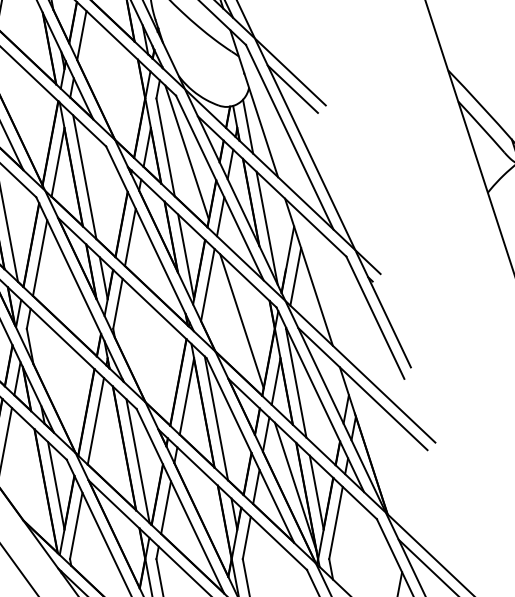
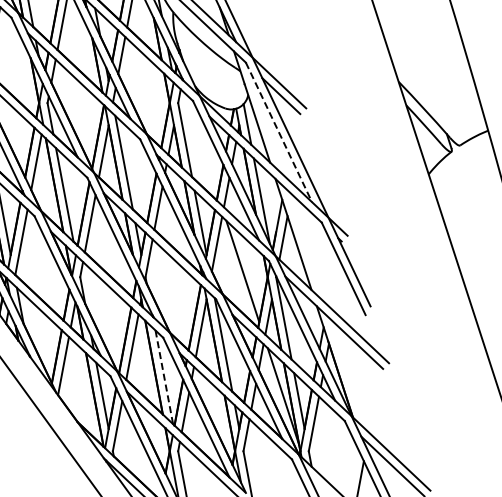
line: (290, 137) -> (279, 132), solid -> dashed
line: (185, 151) -> (200, 143), removed
line: (138, 461) -> (164, 377), solid -> dashed

